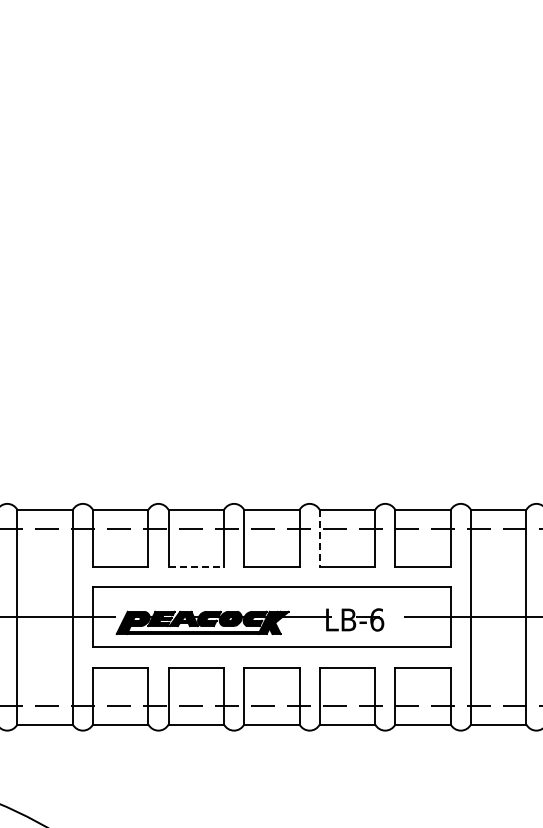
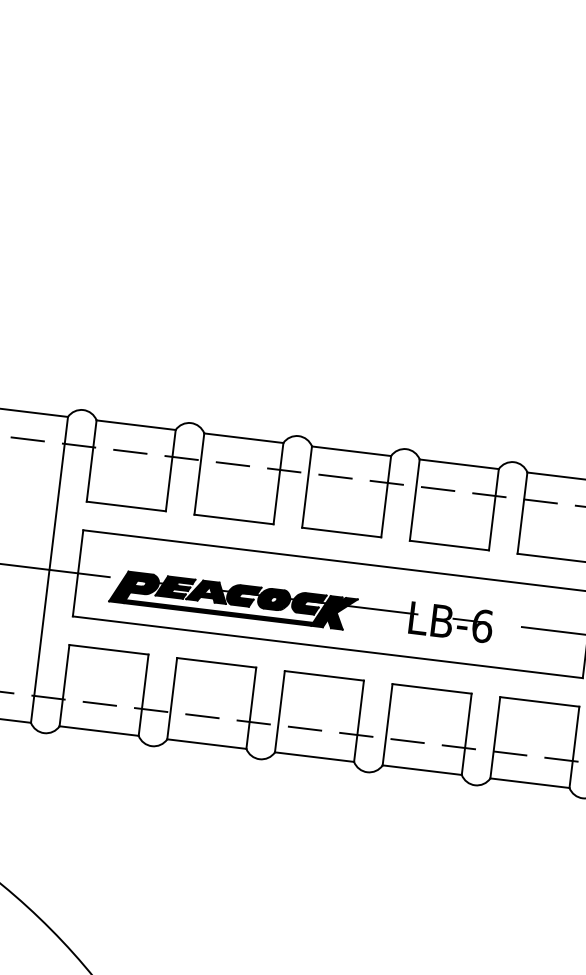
line: (319, 538) -> (414, 500), dashed -> solid
line: (196, 566) -> (234, 518), dashed -> solid

